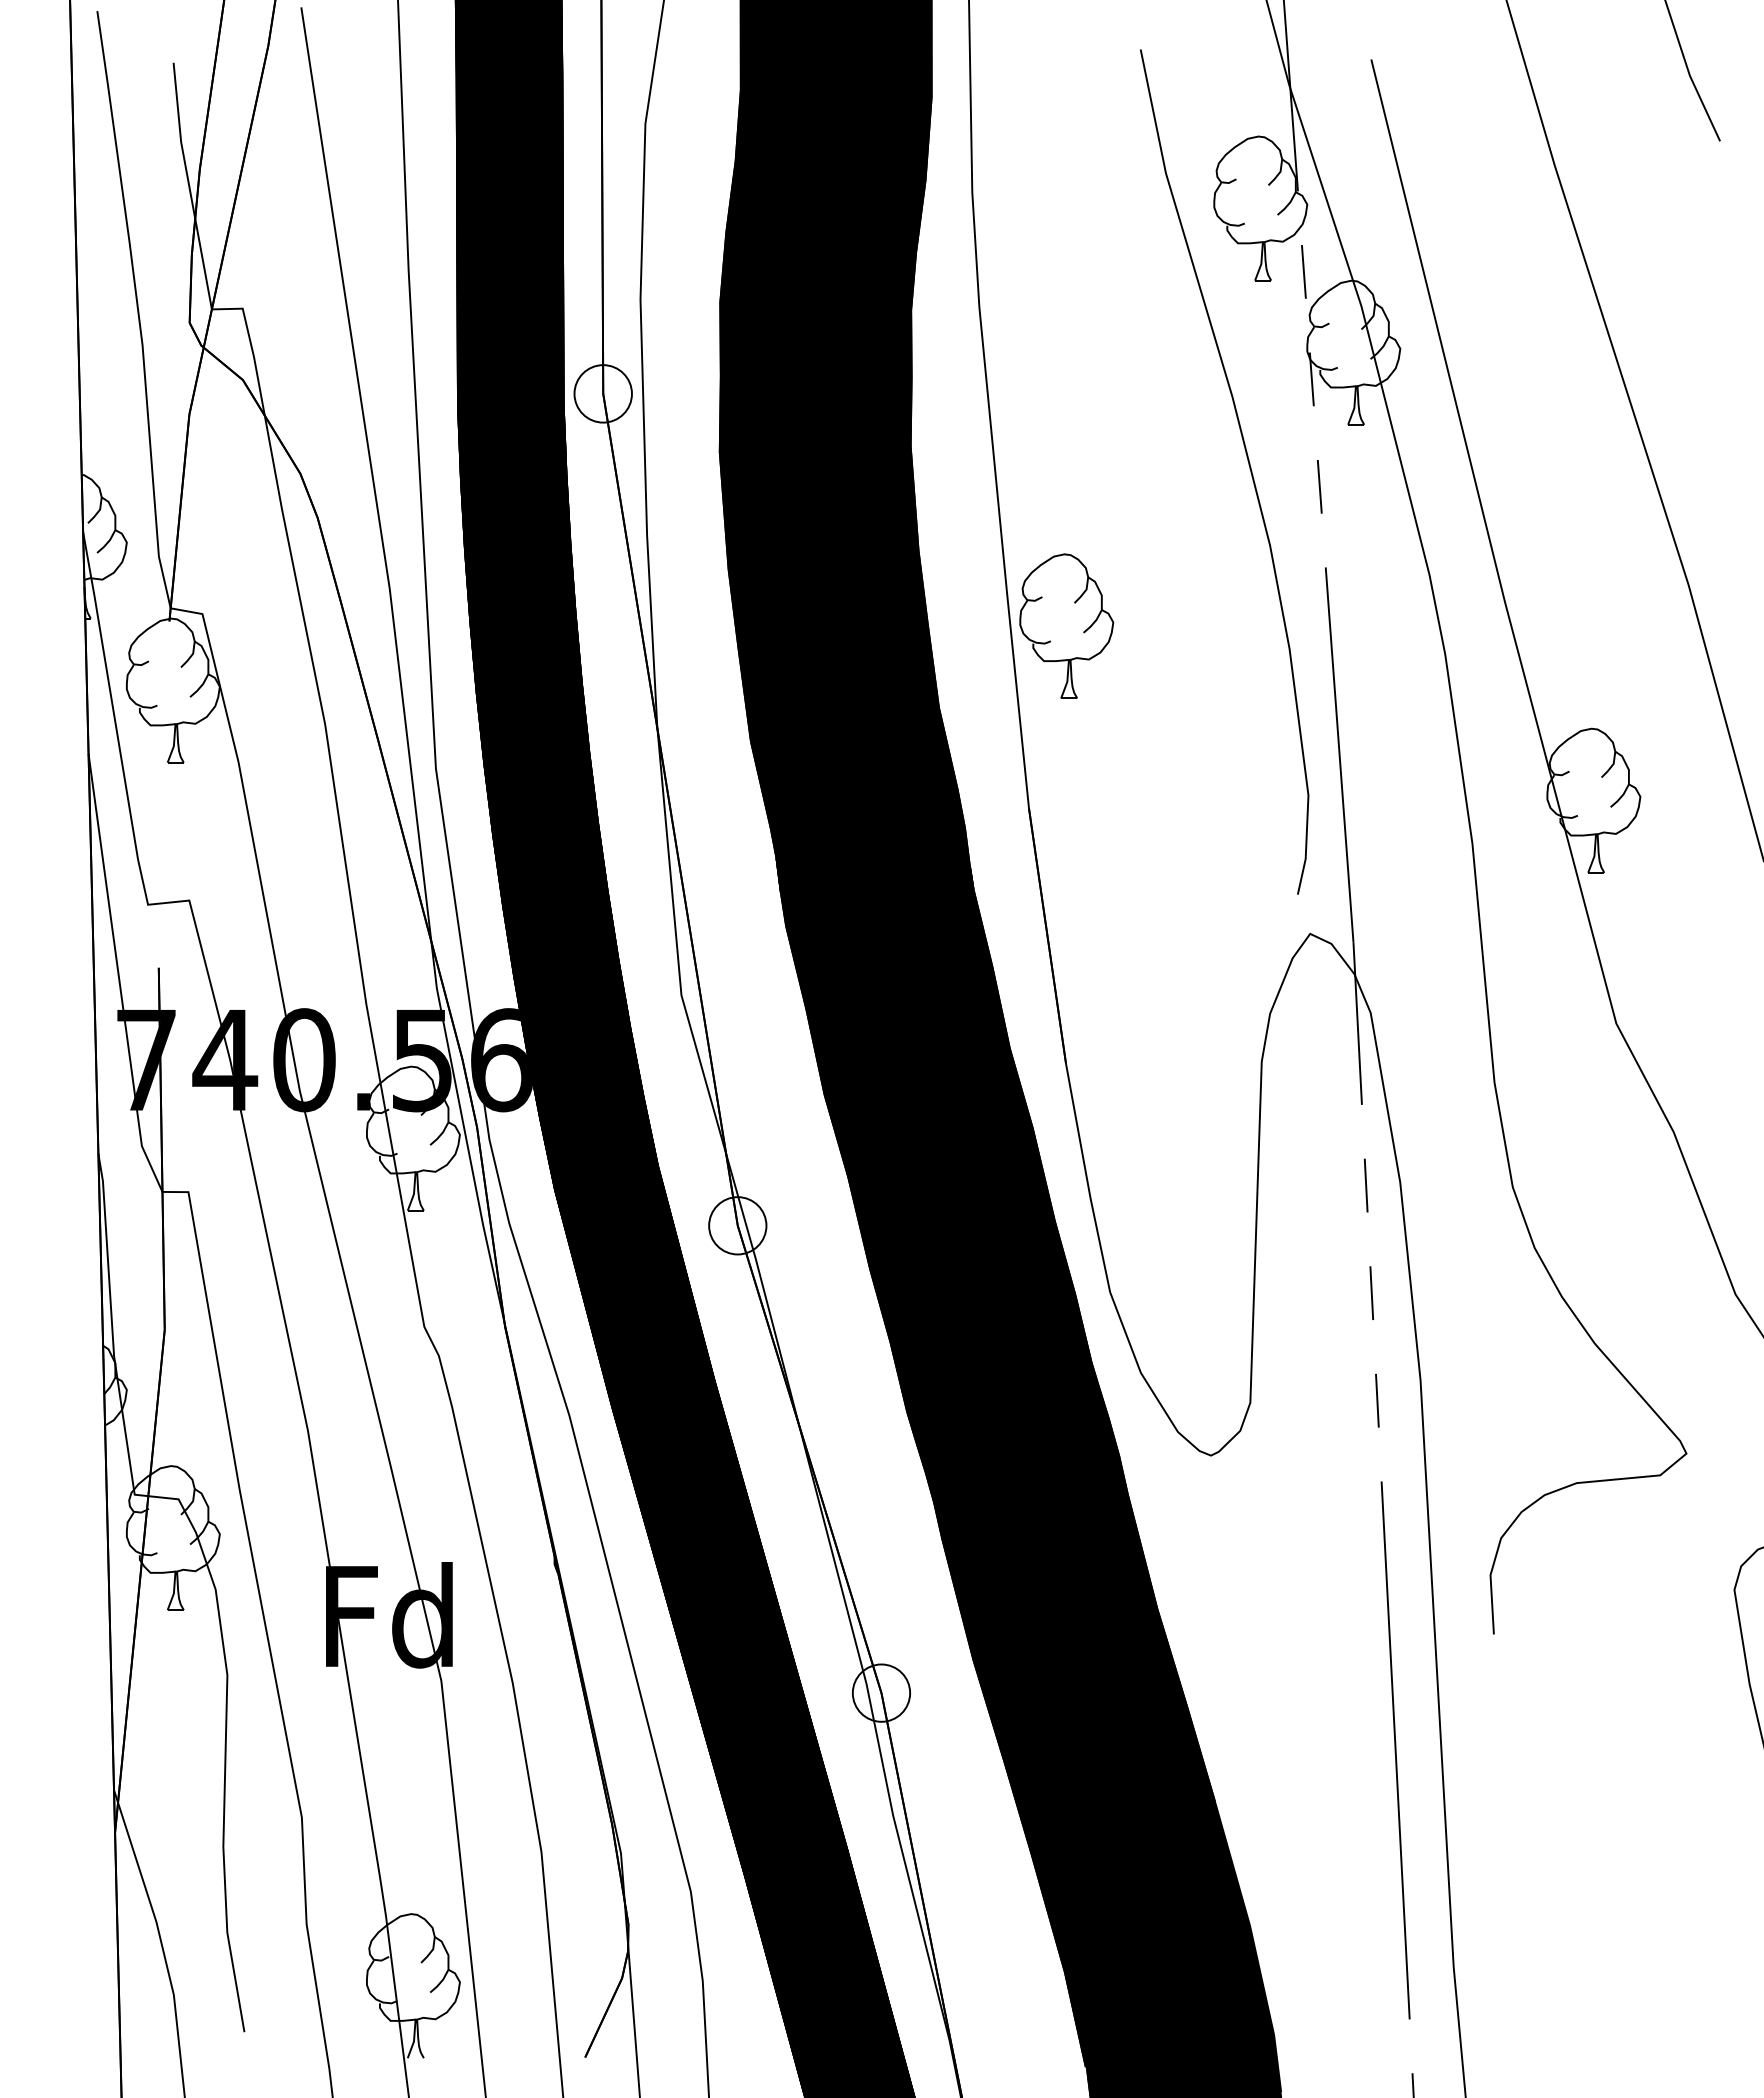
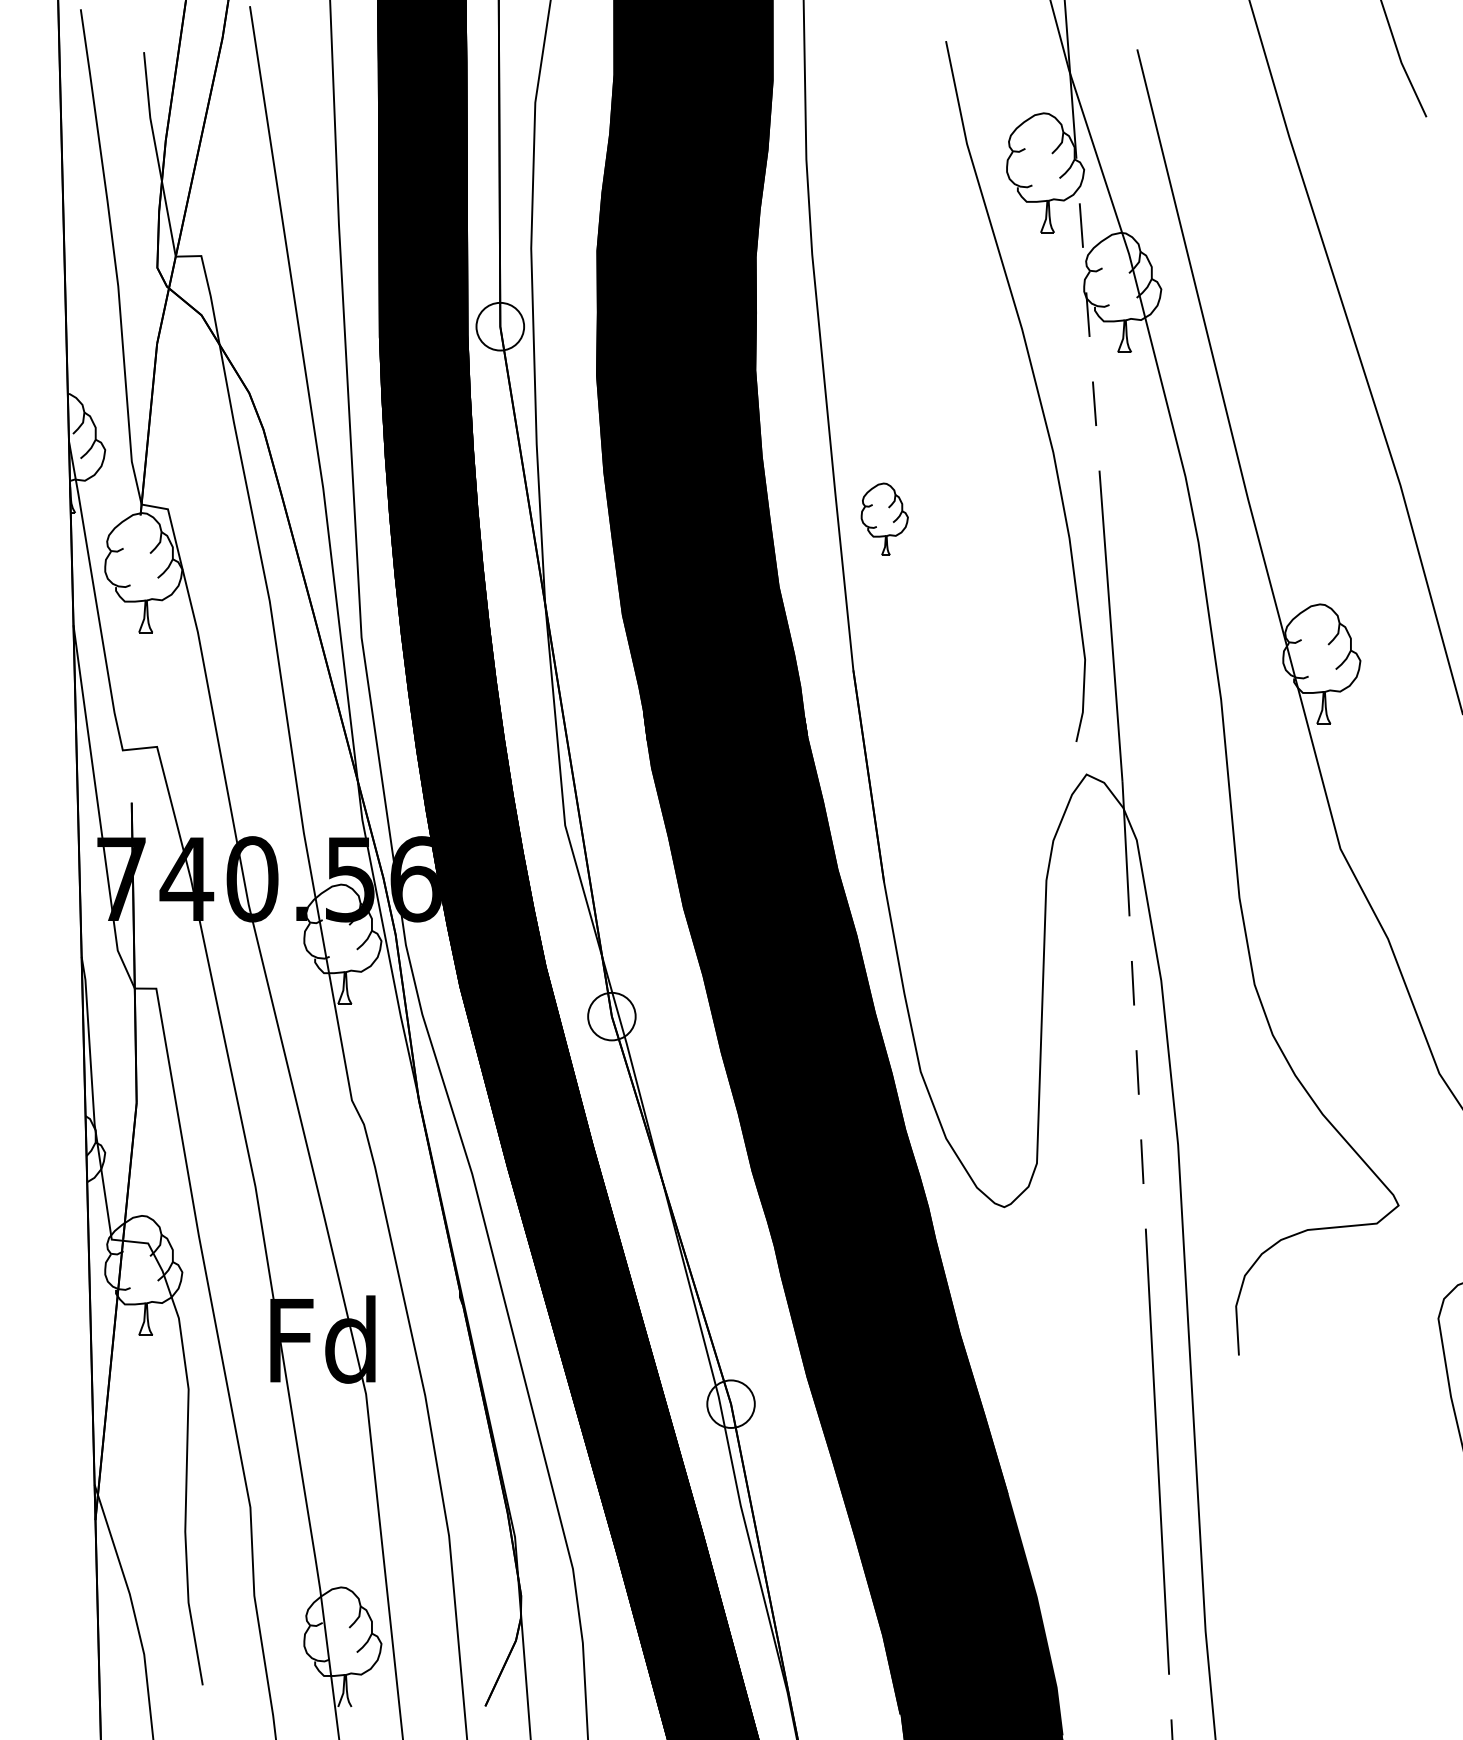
part: (1066, 625) -> (884, 518), size x0.6

